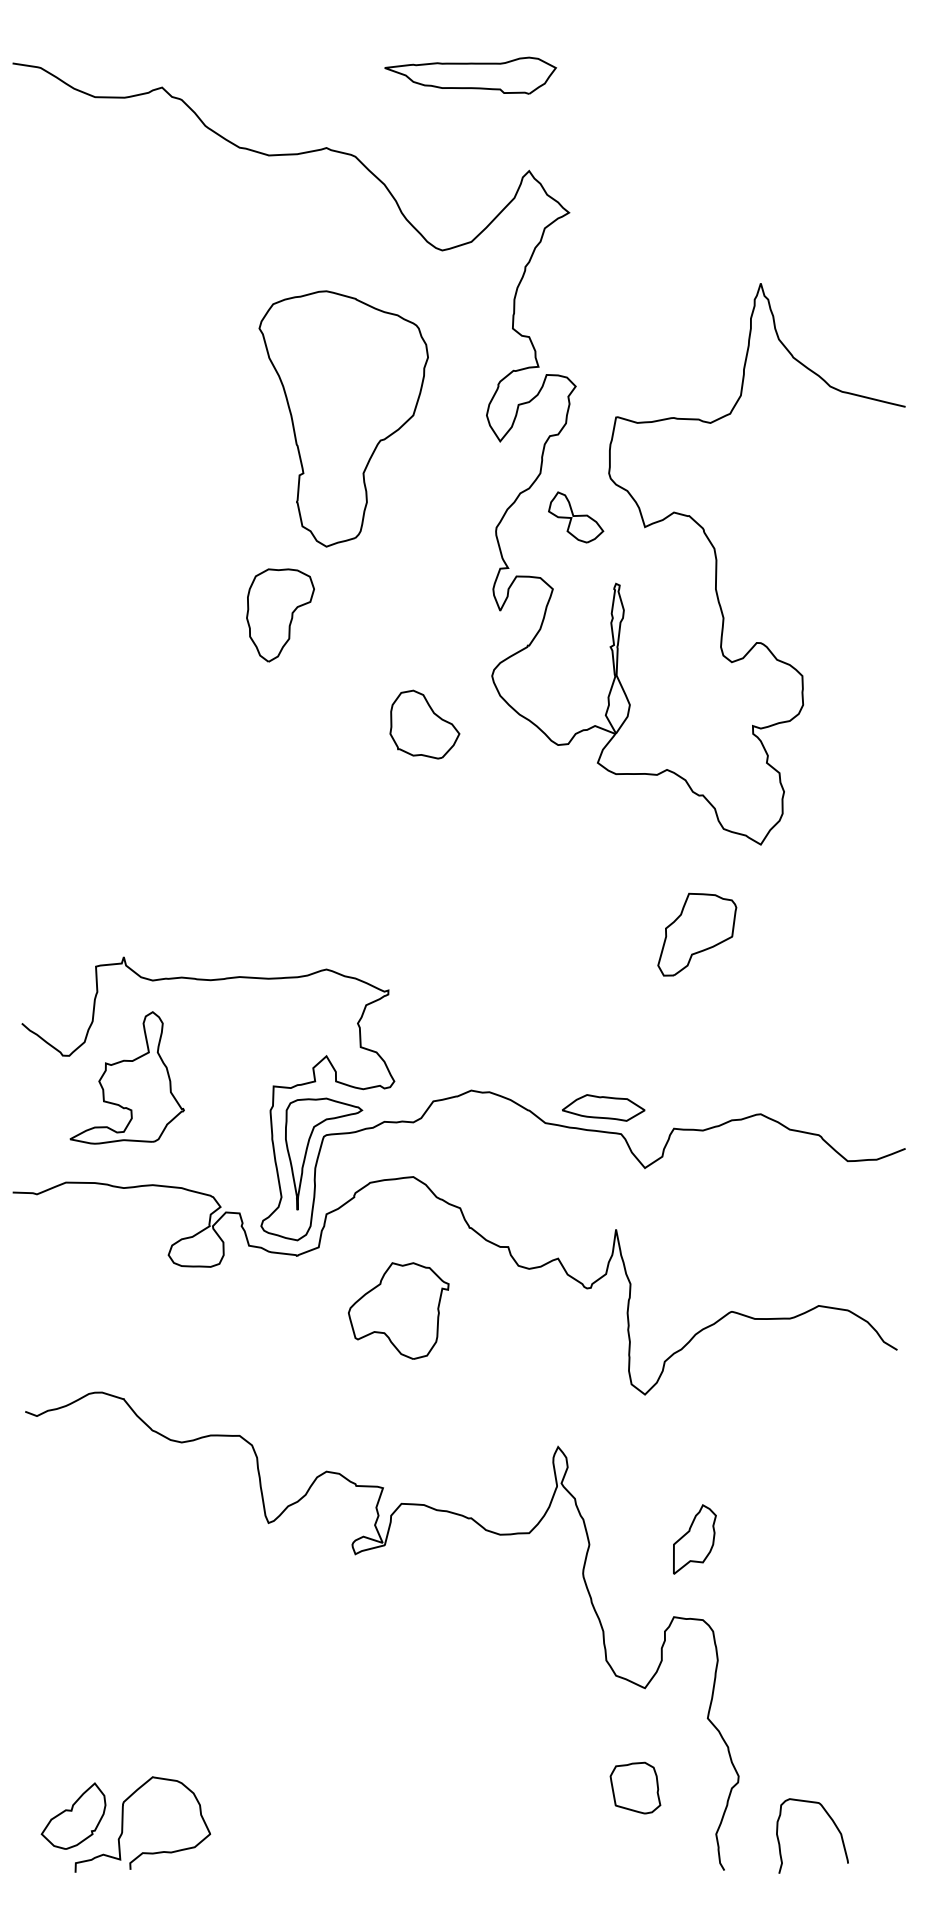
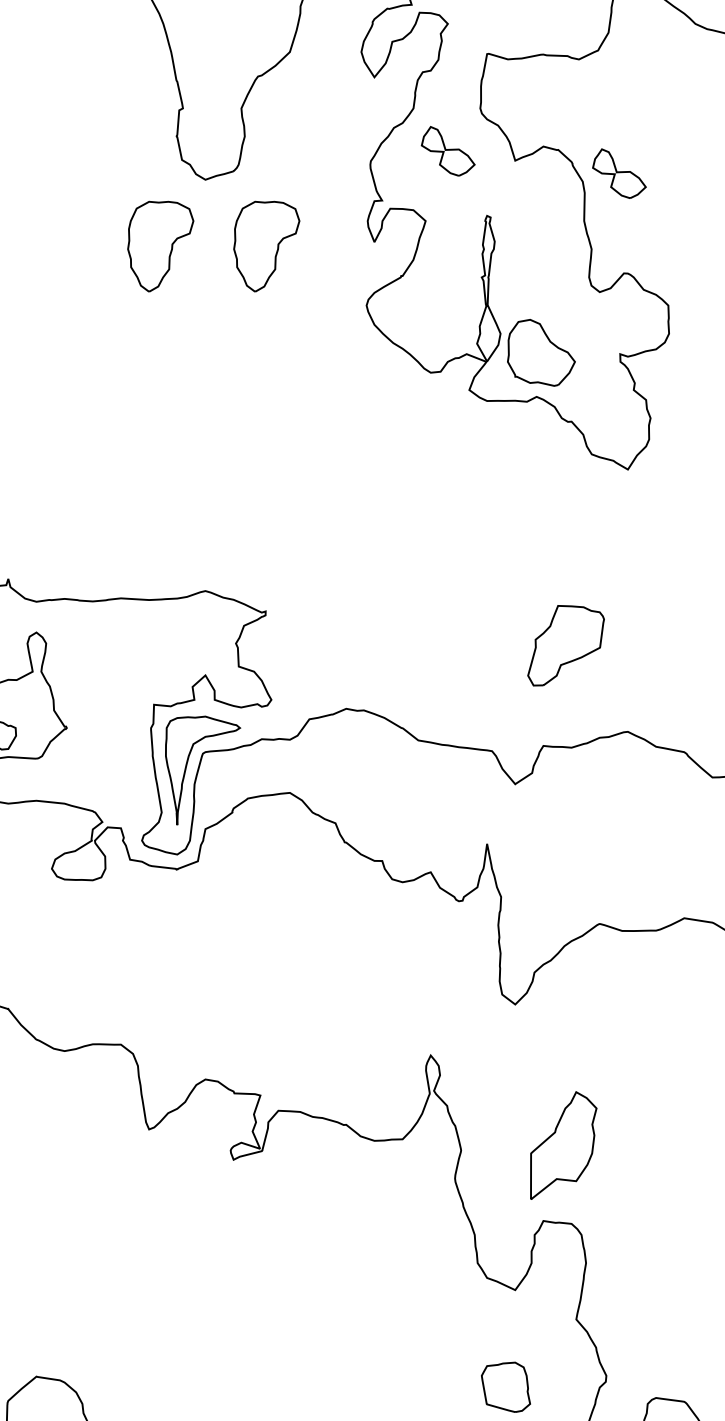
part: (752, 540) -> (619, 173), added
part: (389, 615) -> (266, 246), added
part: (424, 724) -> (541, 352), moved
part: (697, 934) -> (566, 645), moved
part: (603, 1107) -> (474, 725), removed
part: (398, 1310) -> (275, 922), removed
part: (694, 1539) -> (563, 1145), size x1.6

